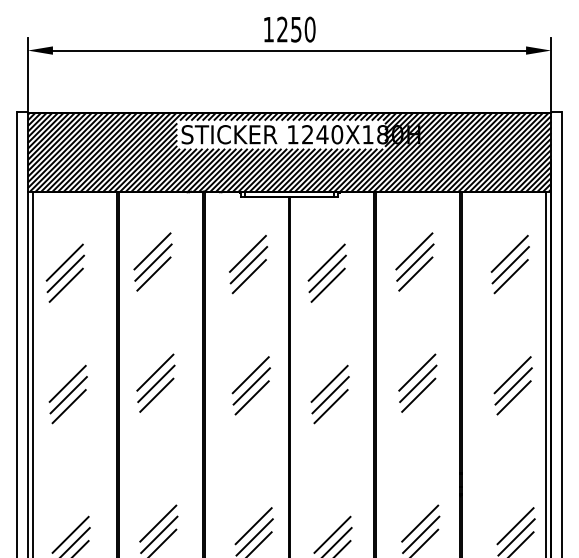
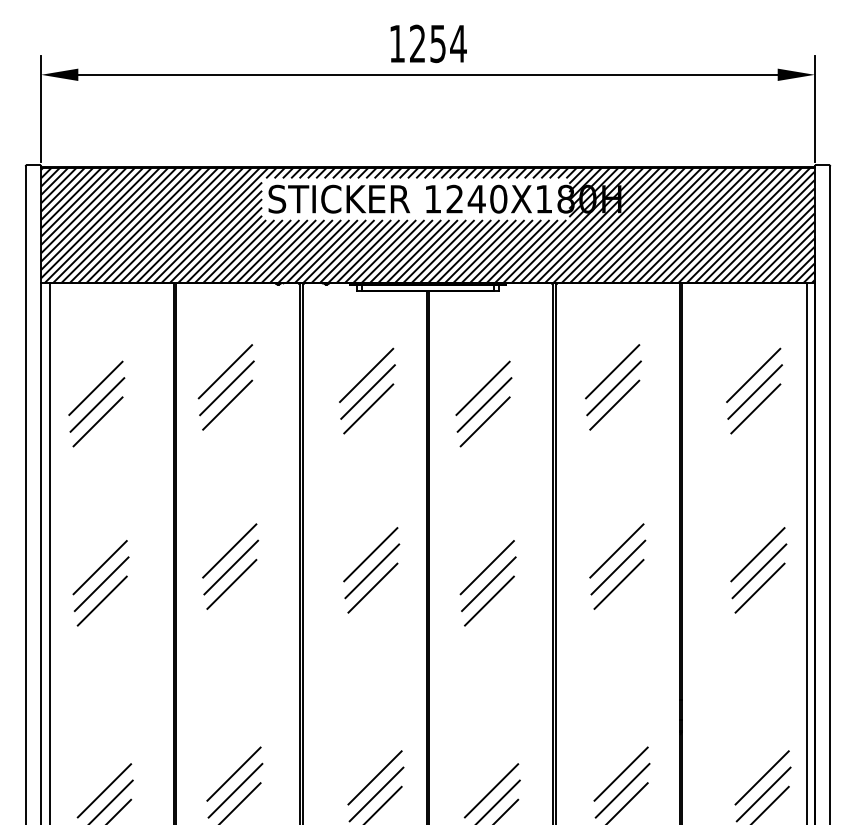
text: (309, 29) -> (457, 43), 1250 -> 1254

